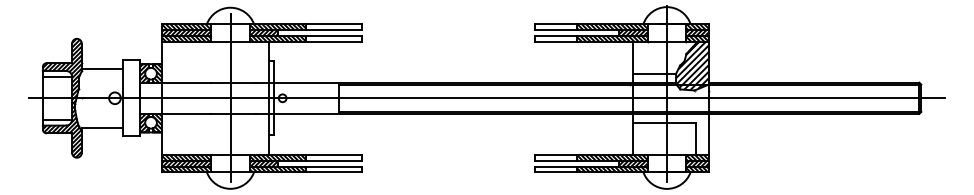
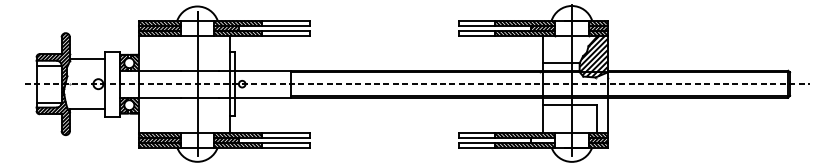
line: (487, 98) -> (417, 84), solid -> dashed
hatch: (633, 163) -> (543, 140), removed

